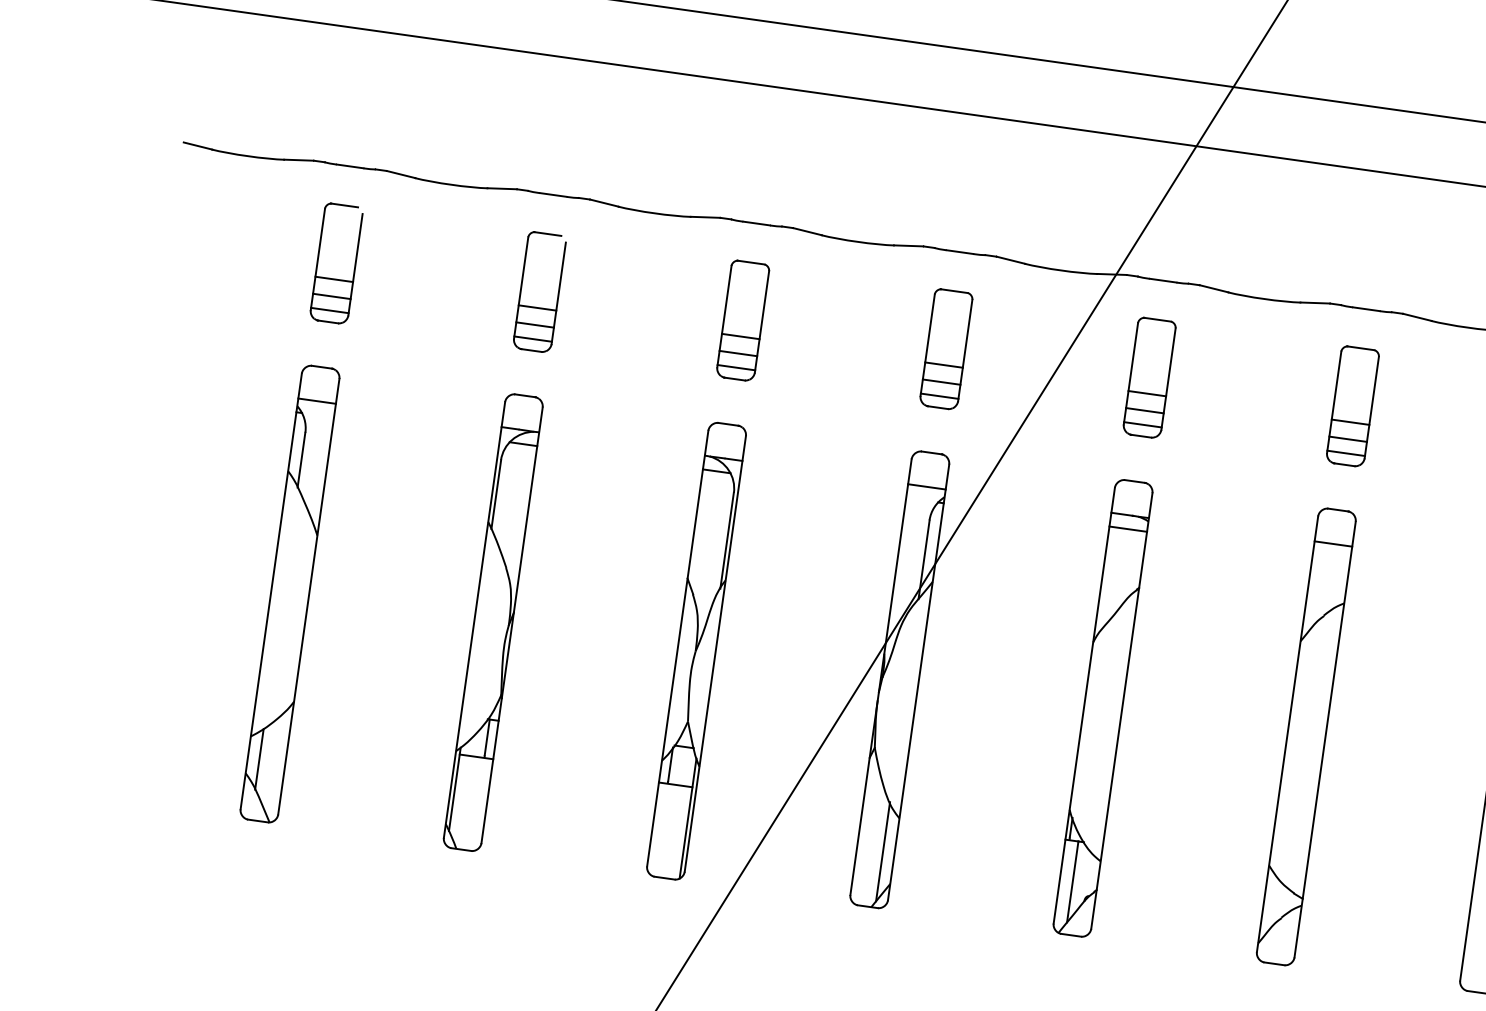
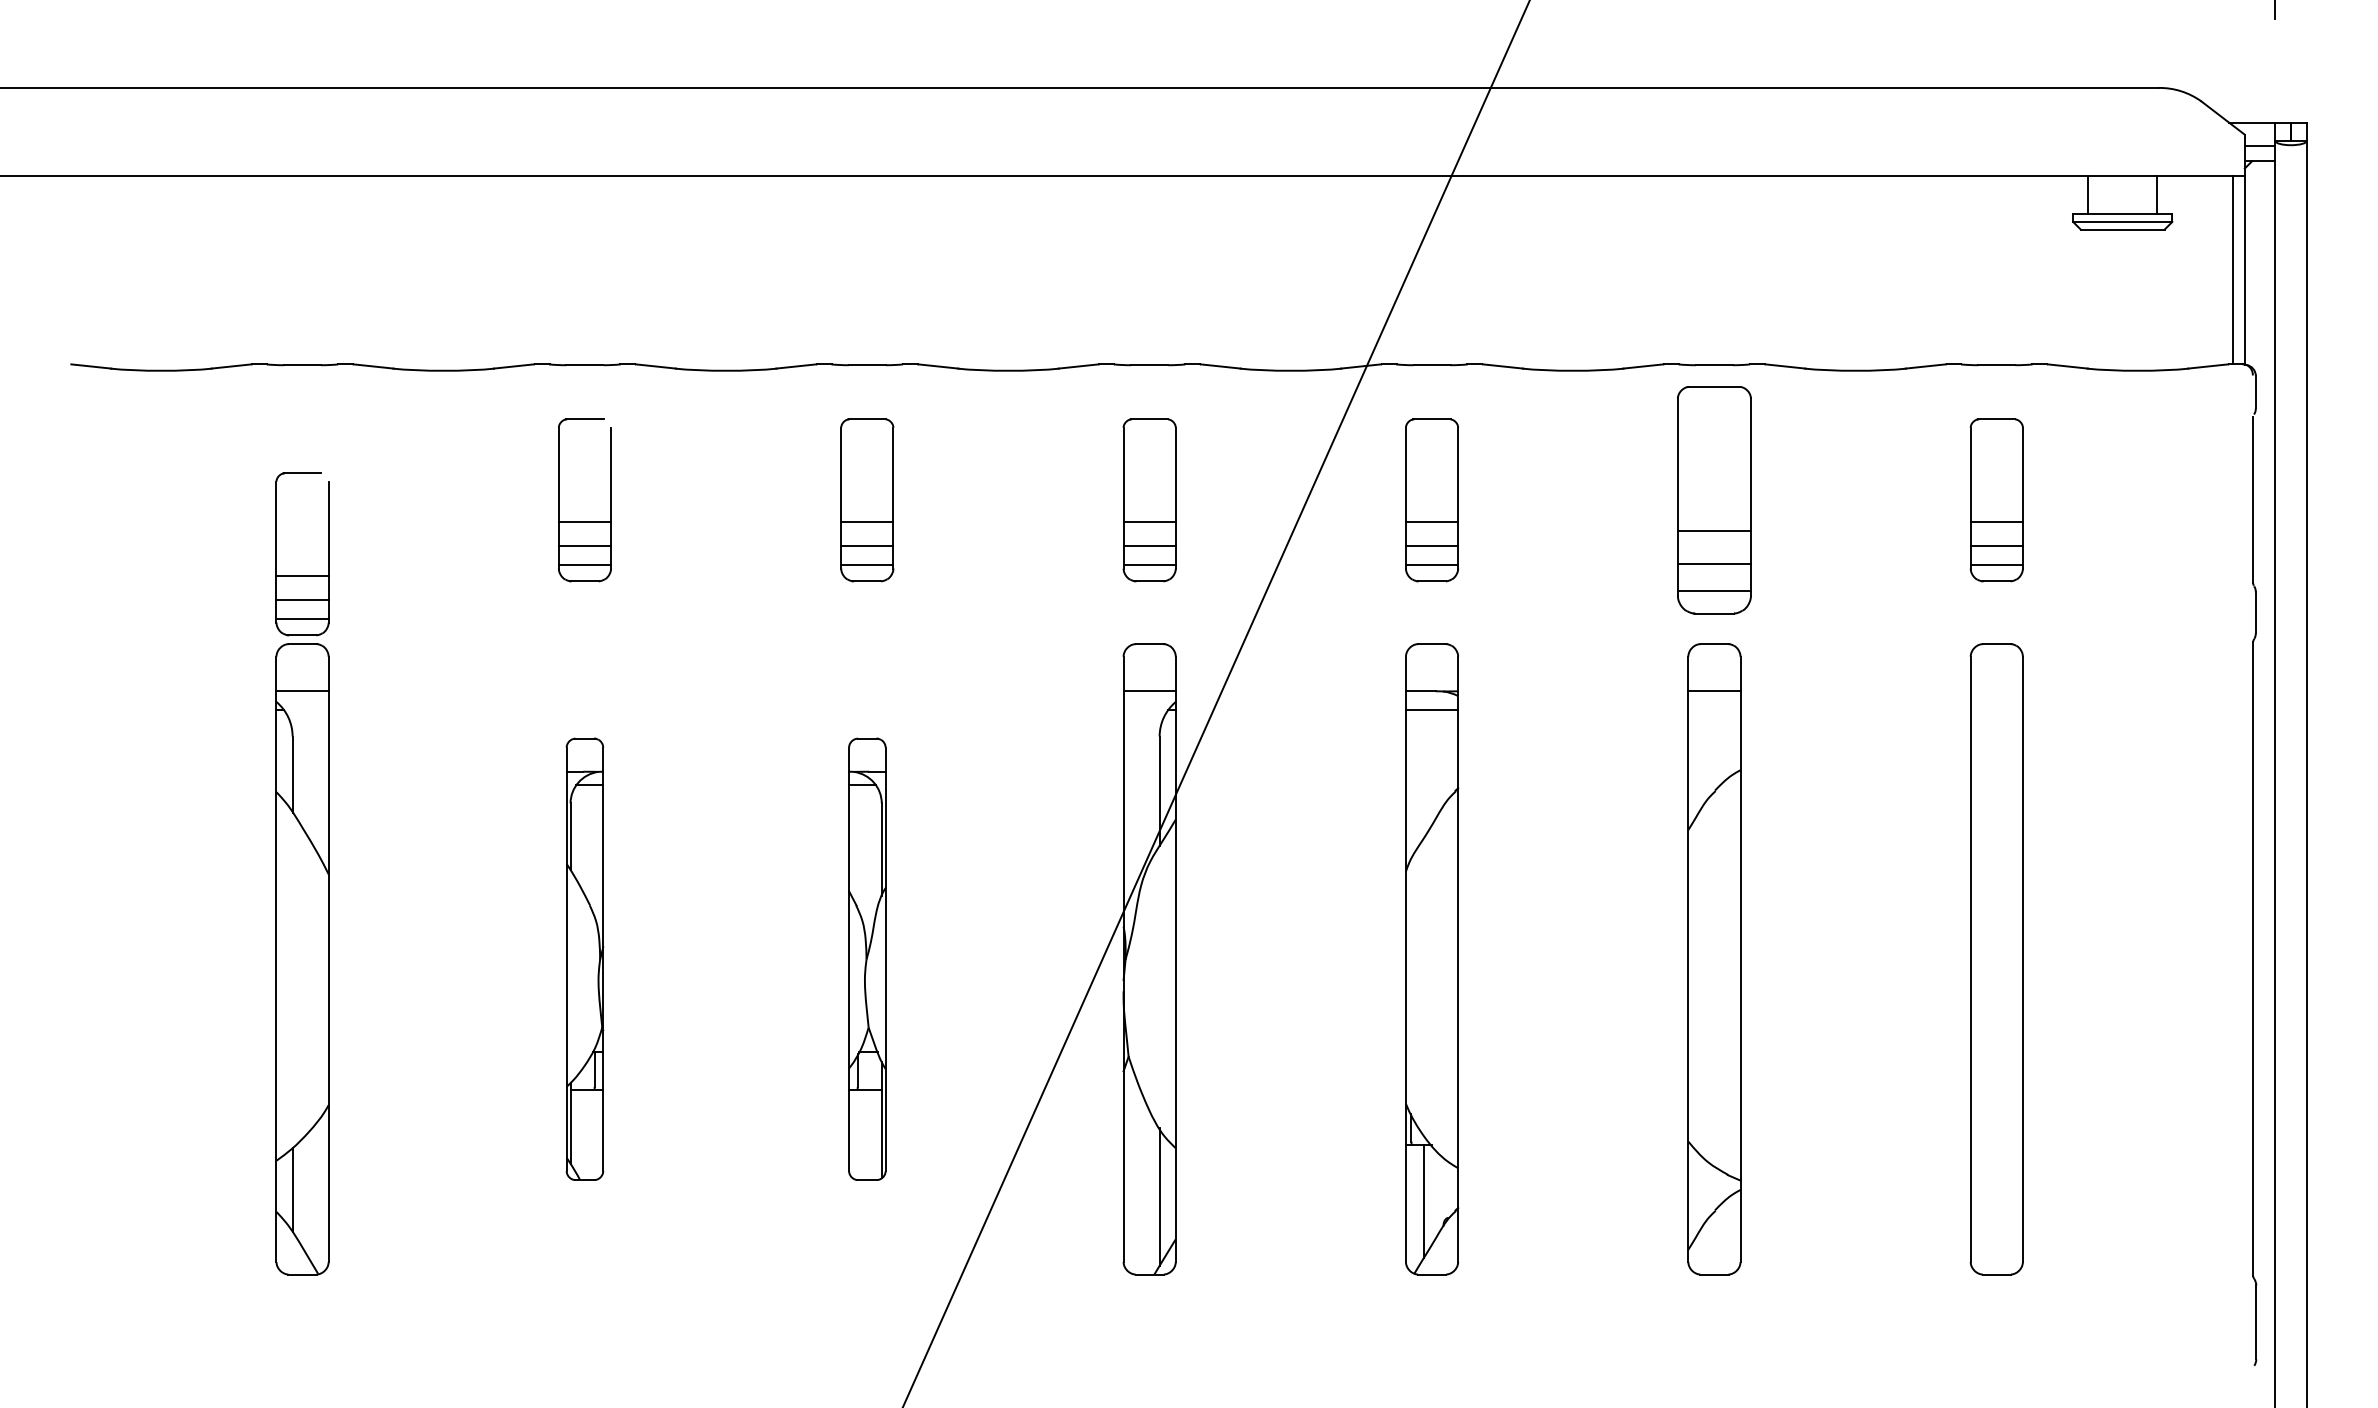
part: (334, 278) -> (302, 575), moved
part: (1352, 406) -> (1714, 500), size x1.4
part: (492, 622) -> (584, 959), size x0.7
part: (696, 651) -> (867, 959), size x0.7

